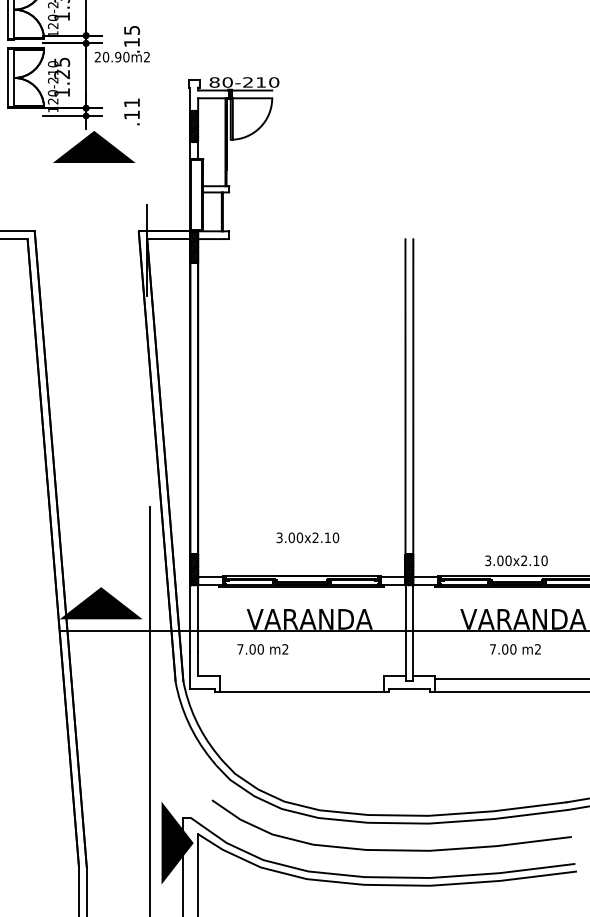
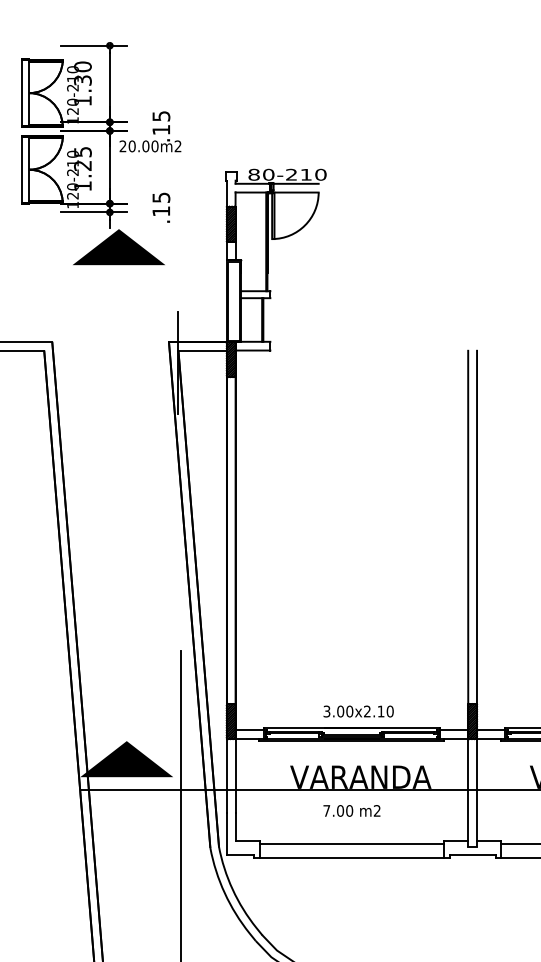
text: (118, 57) -> (146, 146), 20.90m2 -> 20.00m2
text: (131, 102) -> (160, 197), .11 -> .15
text: (307, 537) -> (358, 711), moved
text: (262, 649) -> (351, 811), moved
line: (301, 678) -> (351, 843), added

